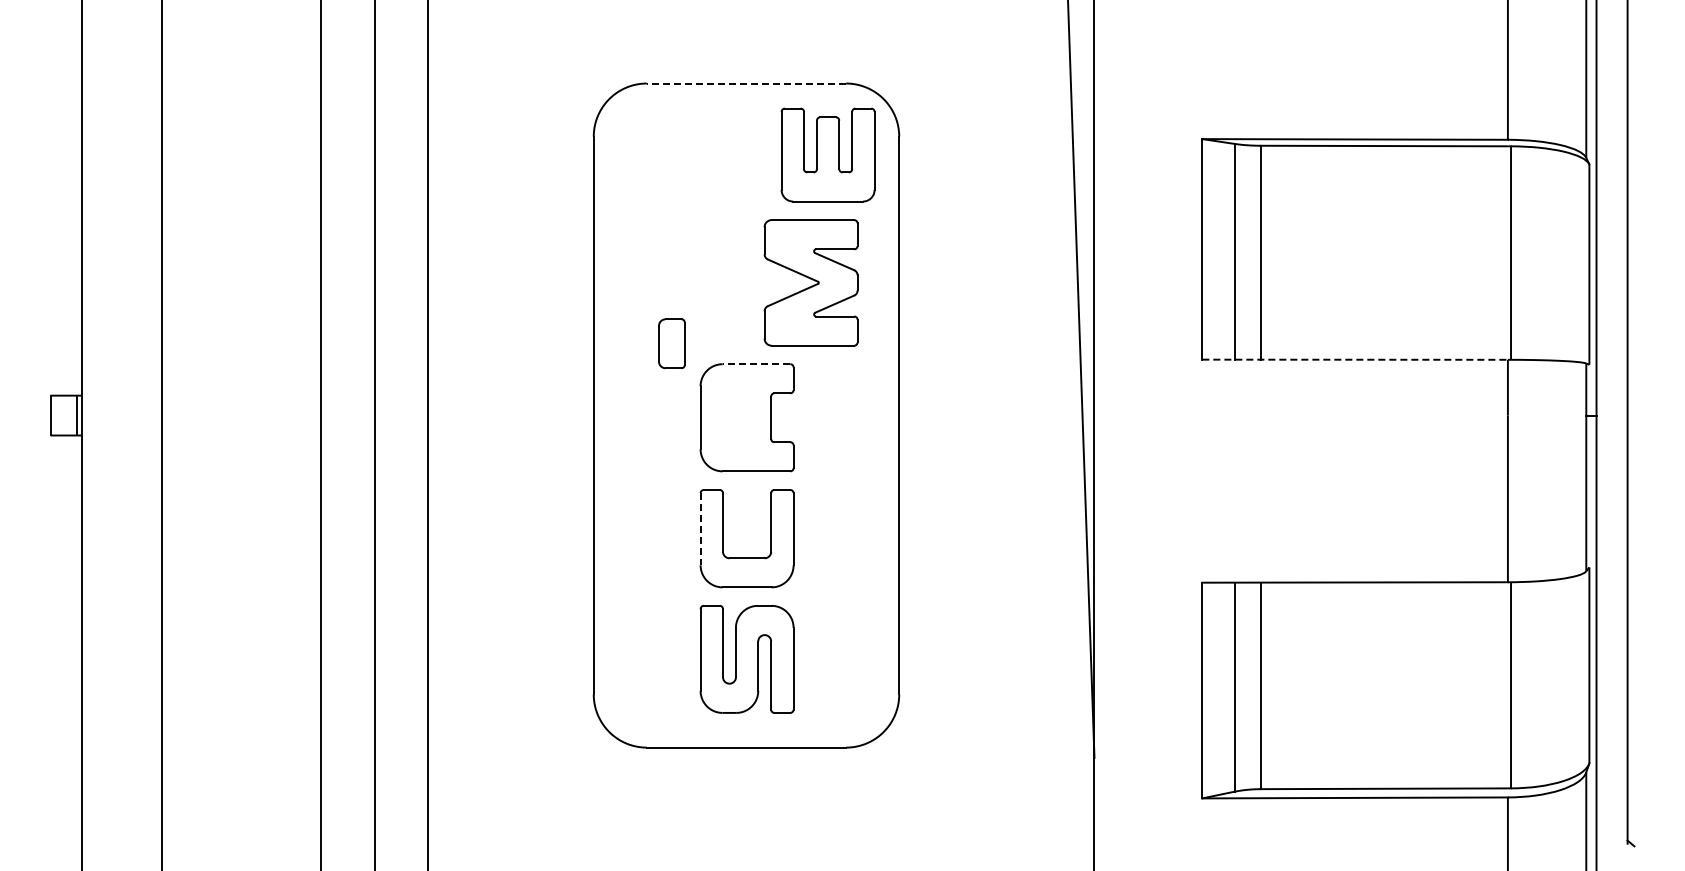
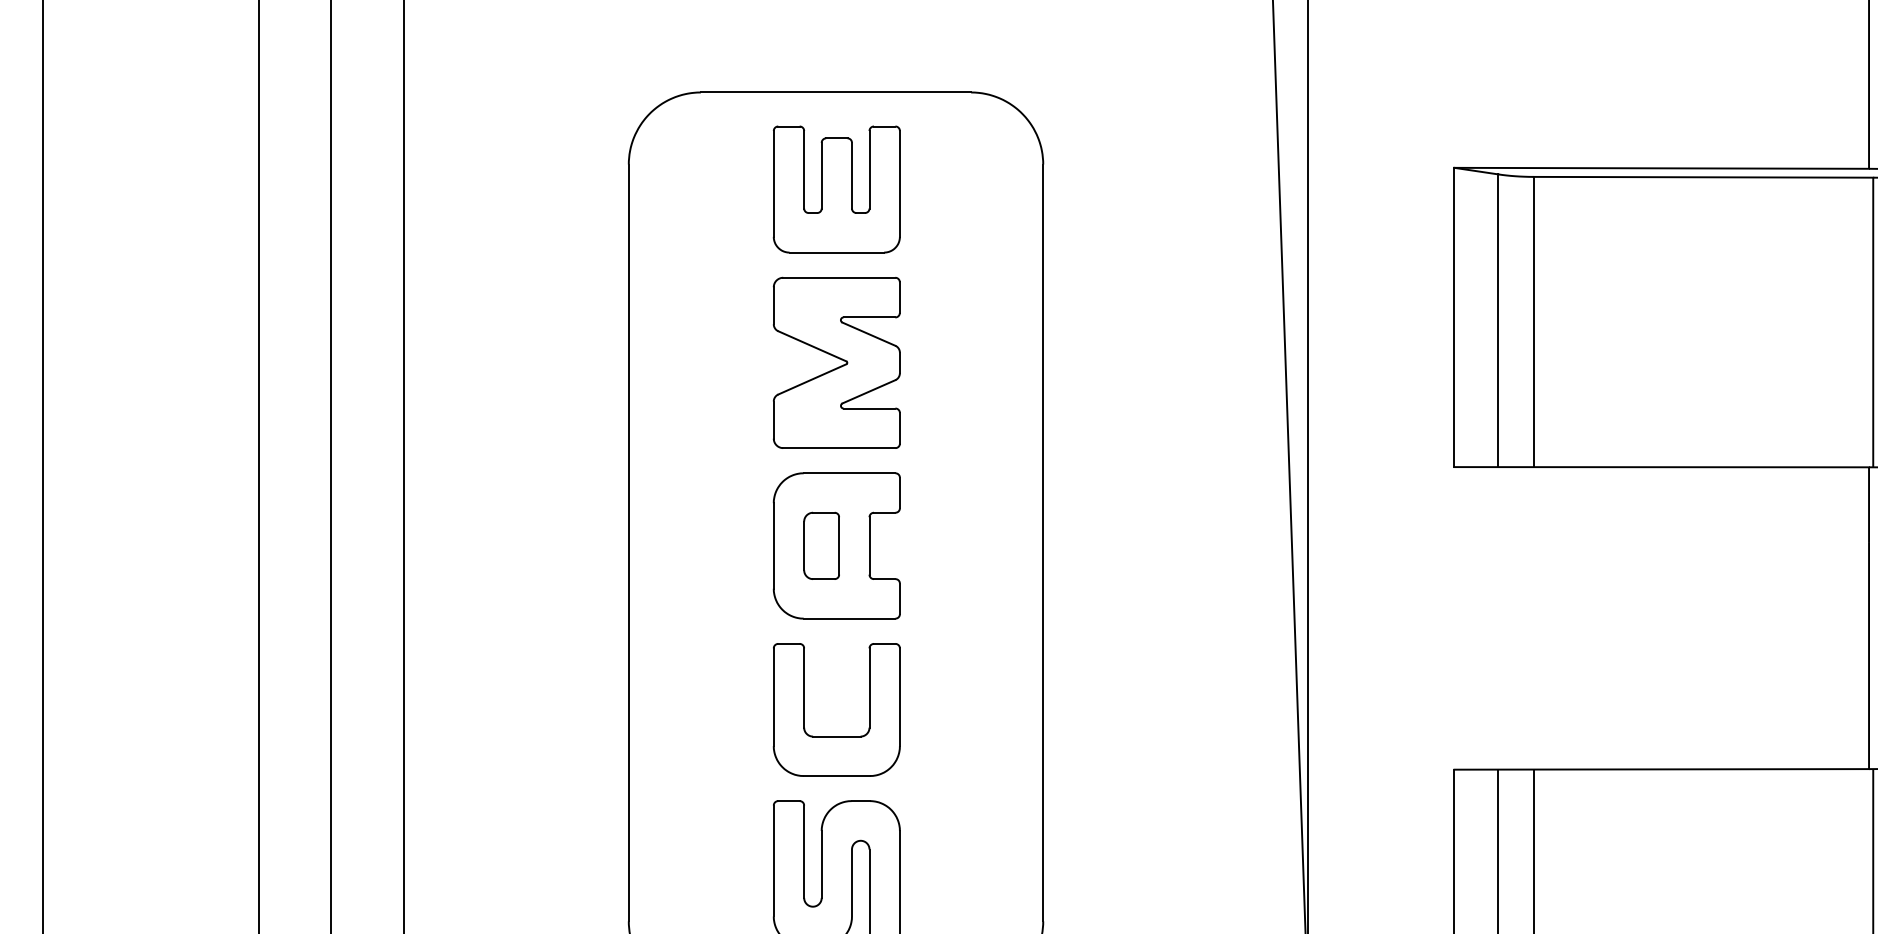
line: (746, 83) -> (836, 92), dashed -> solid
part: (827, 154) -> (836, 188), moved
part: (810, 282) -> (836, 362), moved
part: (671, 343) -> (821, 545), moved
line: (1355, 359) -> (1662, 466), dashed -> solid
line: (756, 364) -> (849, 473), dashed -> solid
line: (700, 529) -> (773, 697), dashed -> solid

